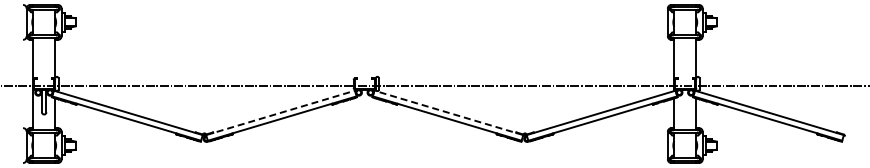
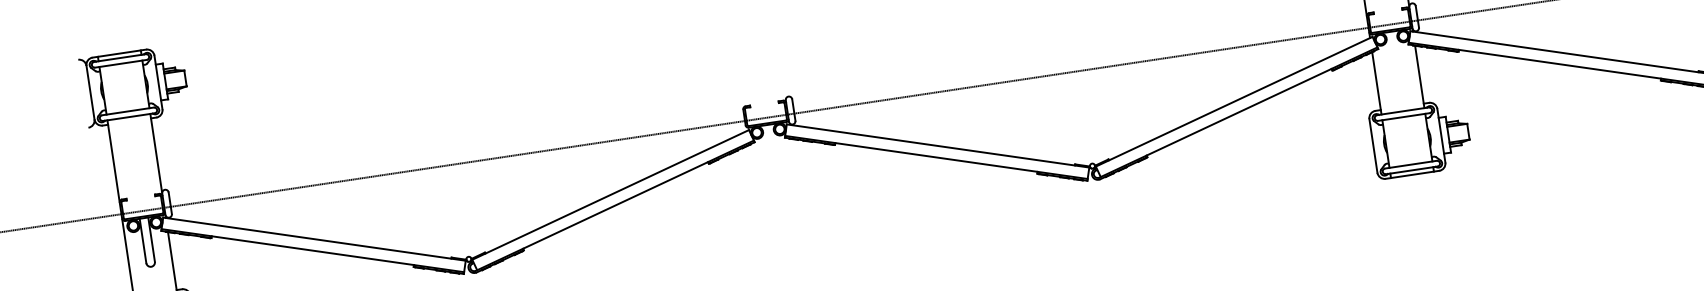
line: (280, 112) -> (610, 194), dashed -> solid
line: (448, 112) -> (937, 145), dashed -> solid

